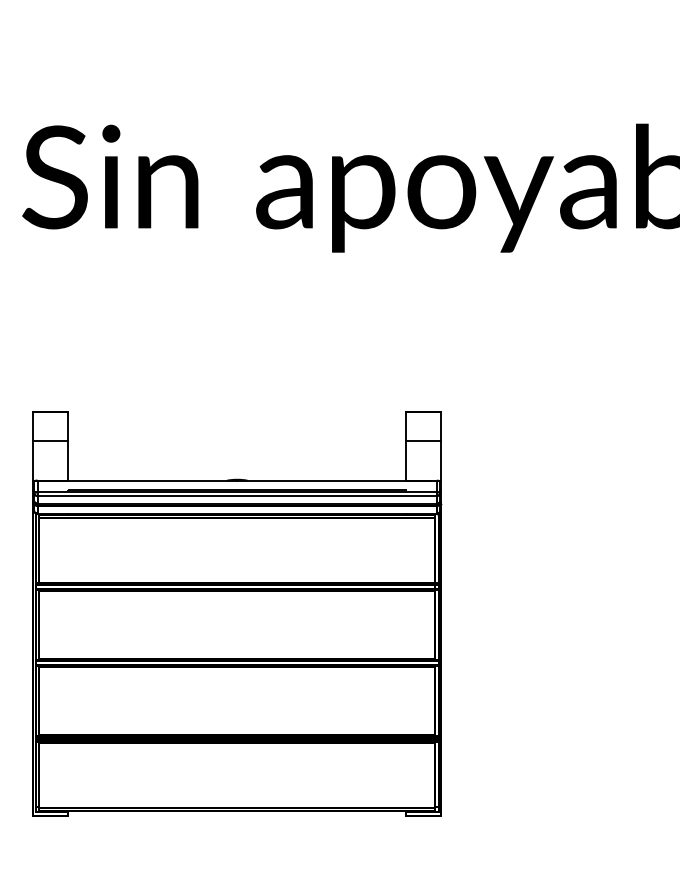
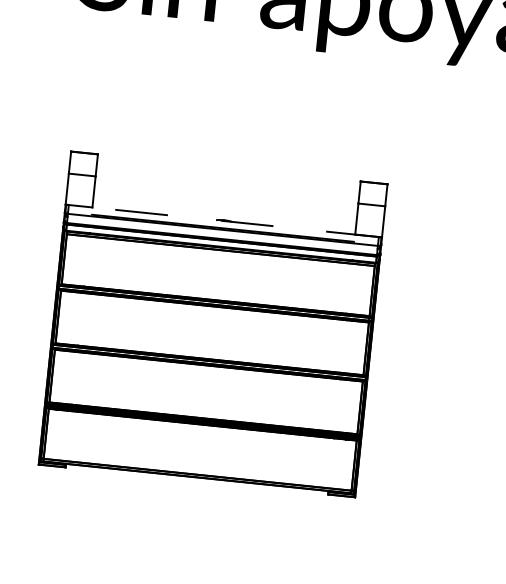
line: (237, 480) -> (224, 220), solid -> dashed
line: (236, 496) -> (222, 233), removed

